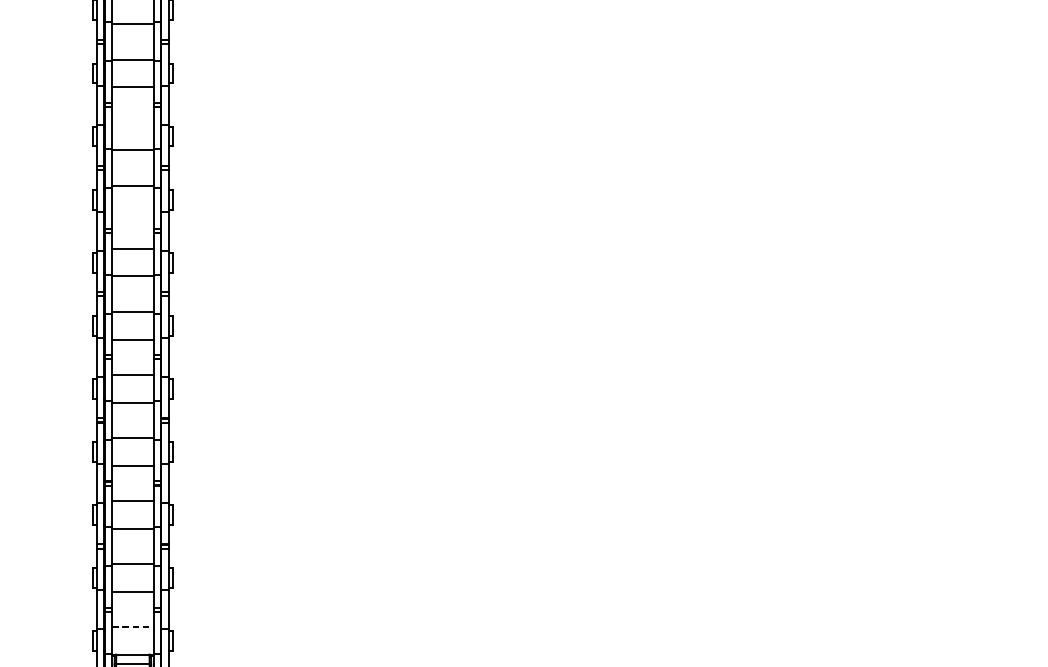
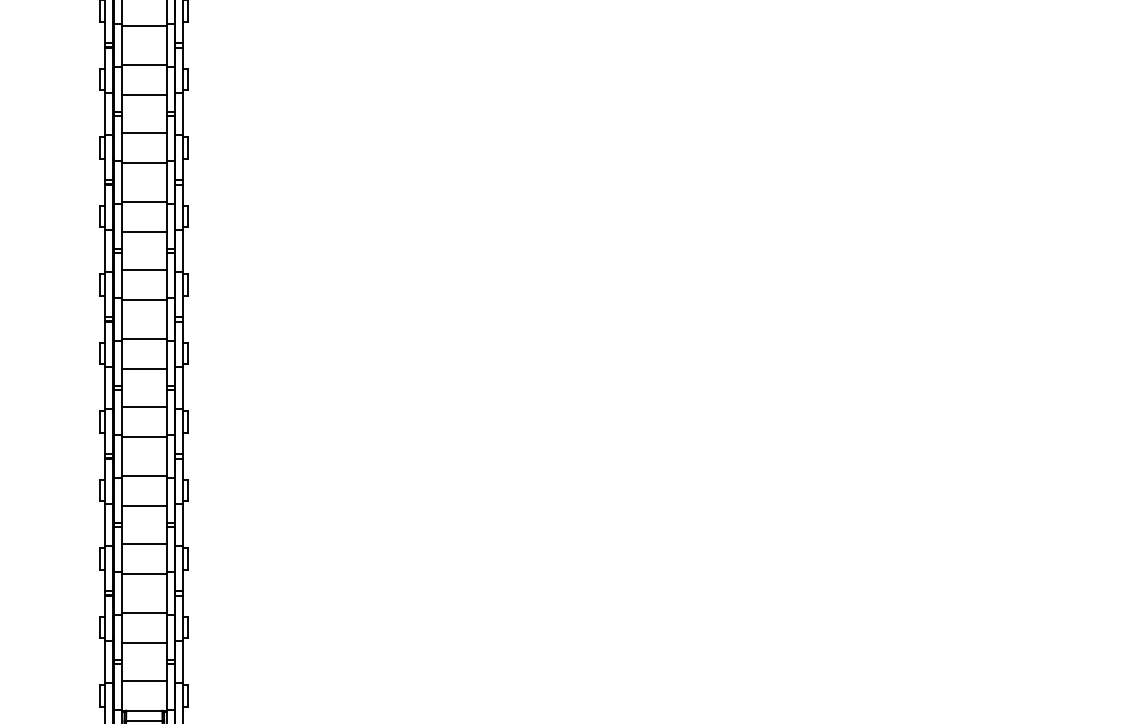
line: (132, 123) -> (143, 133), added
line: (132, 213) -> (143, 231), added
line: (133, 627) -> (144, 681), dashed -> solid

